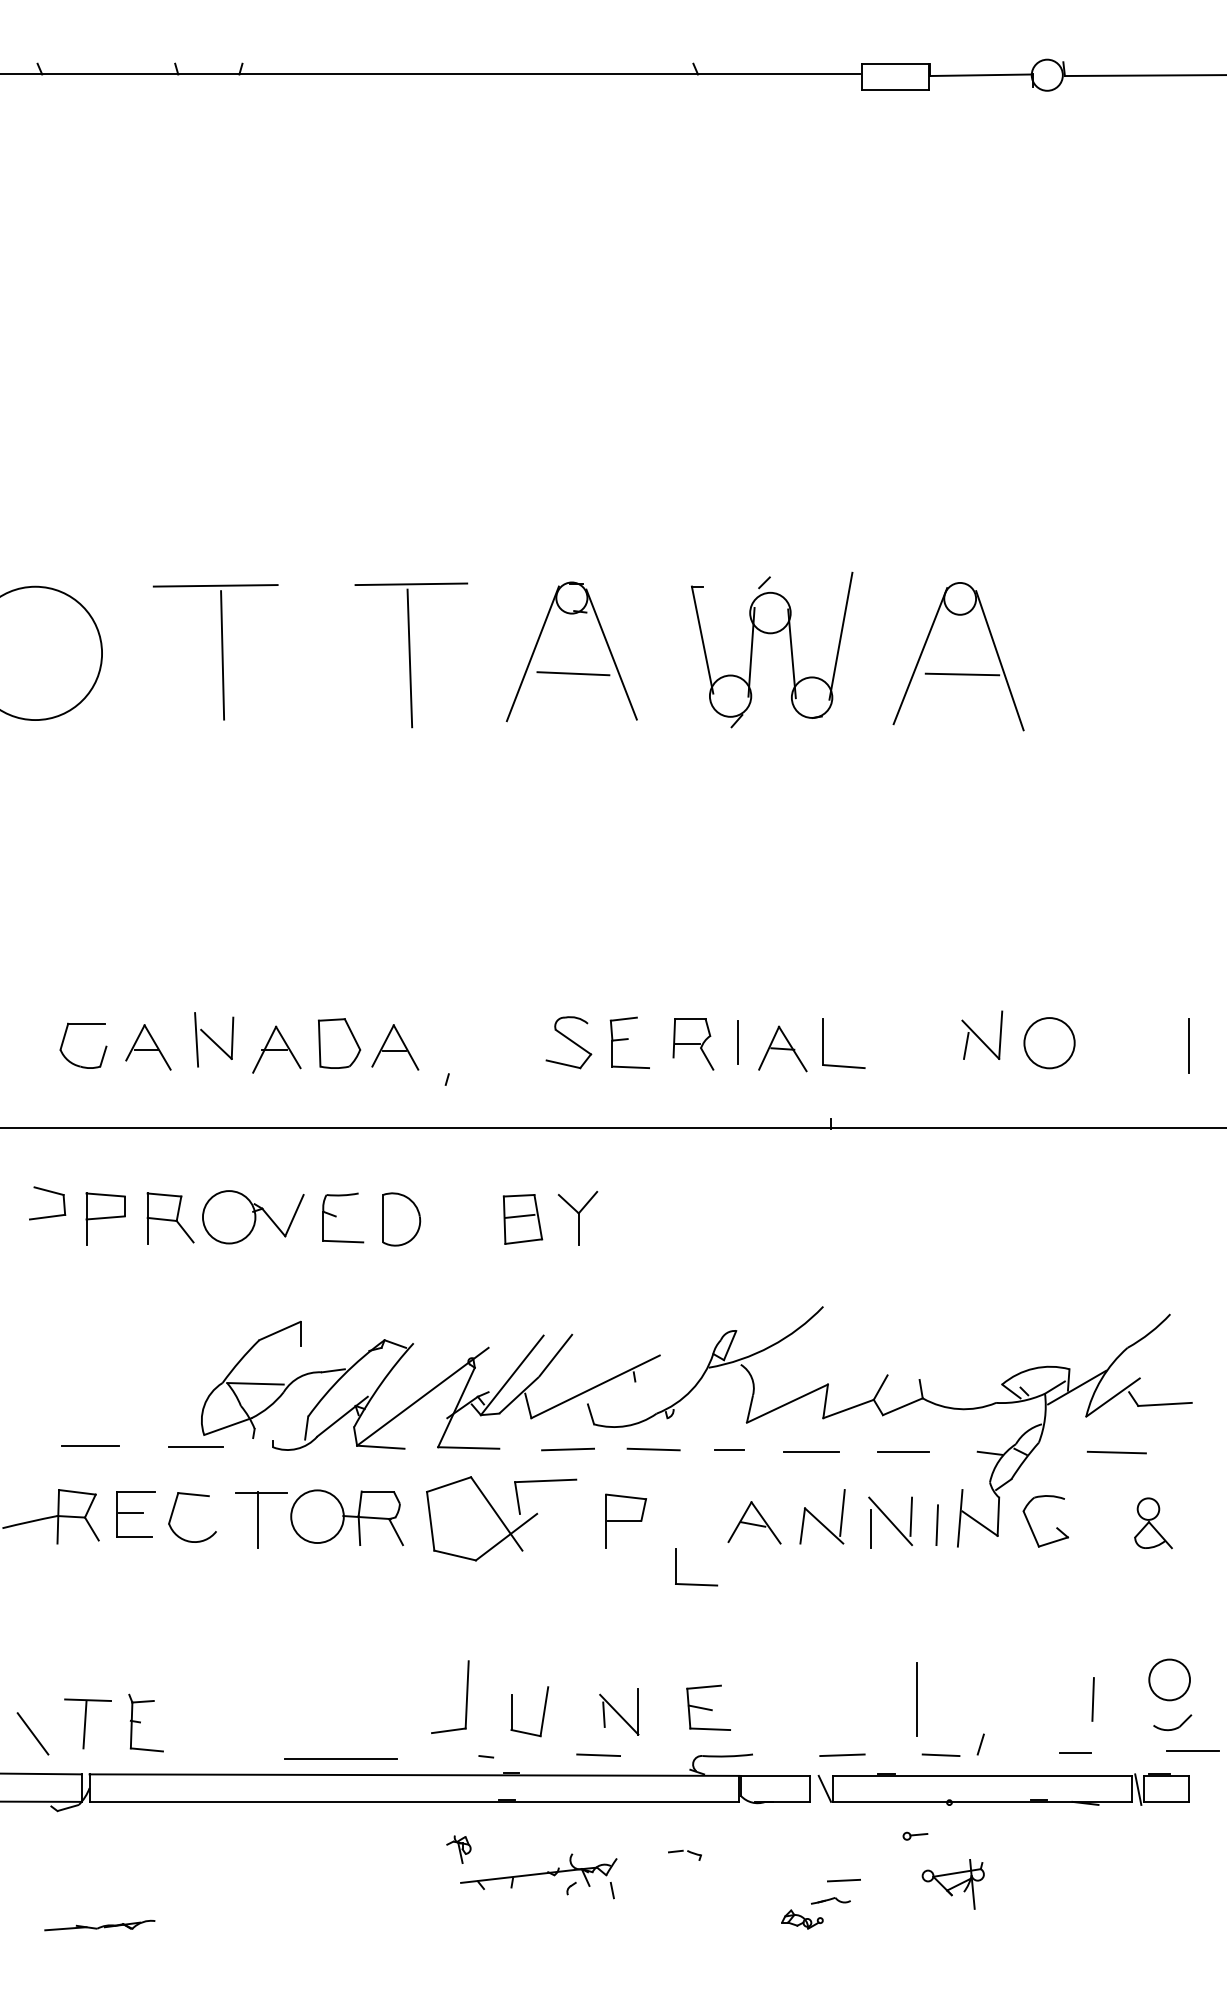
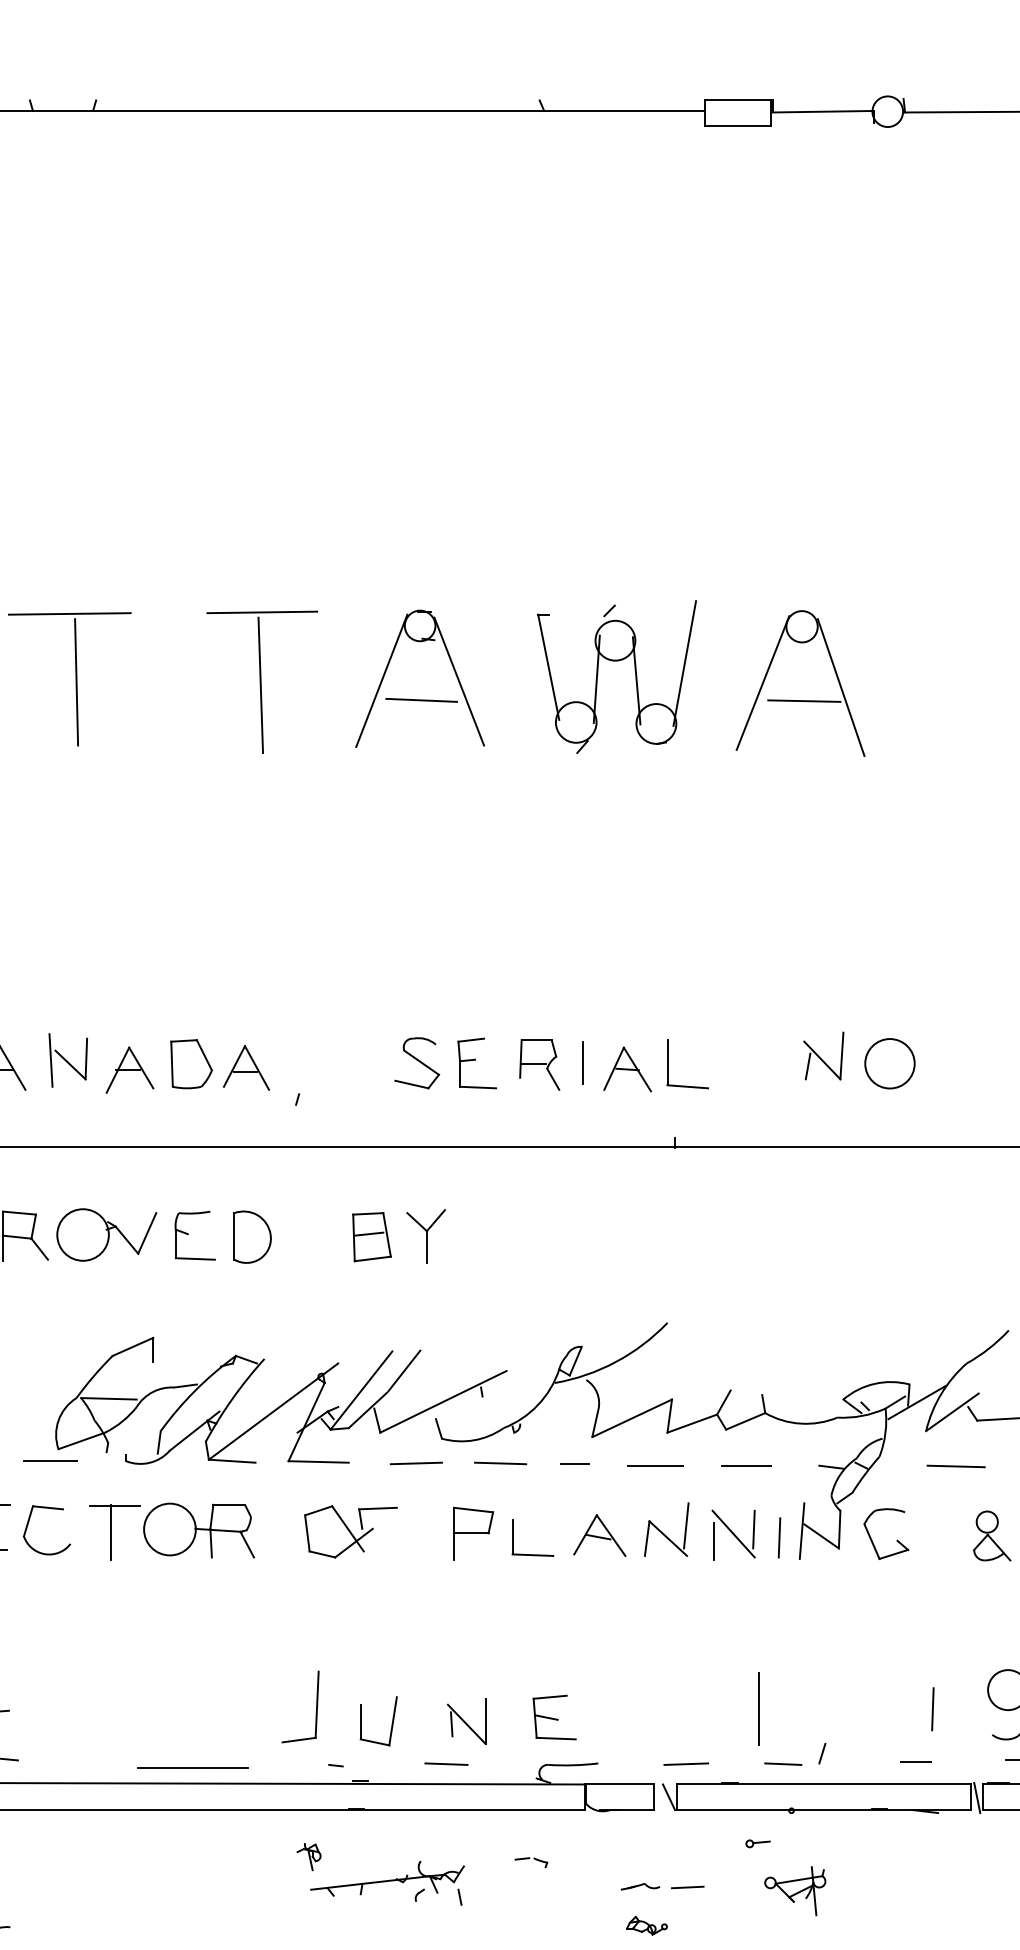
part: (501, 1519) -> (350, 1532), size x0.62
part: (696, 1583) -> (532, 1553), moved
part: (830, 1900) -> (640, 1886), moved

